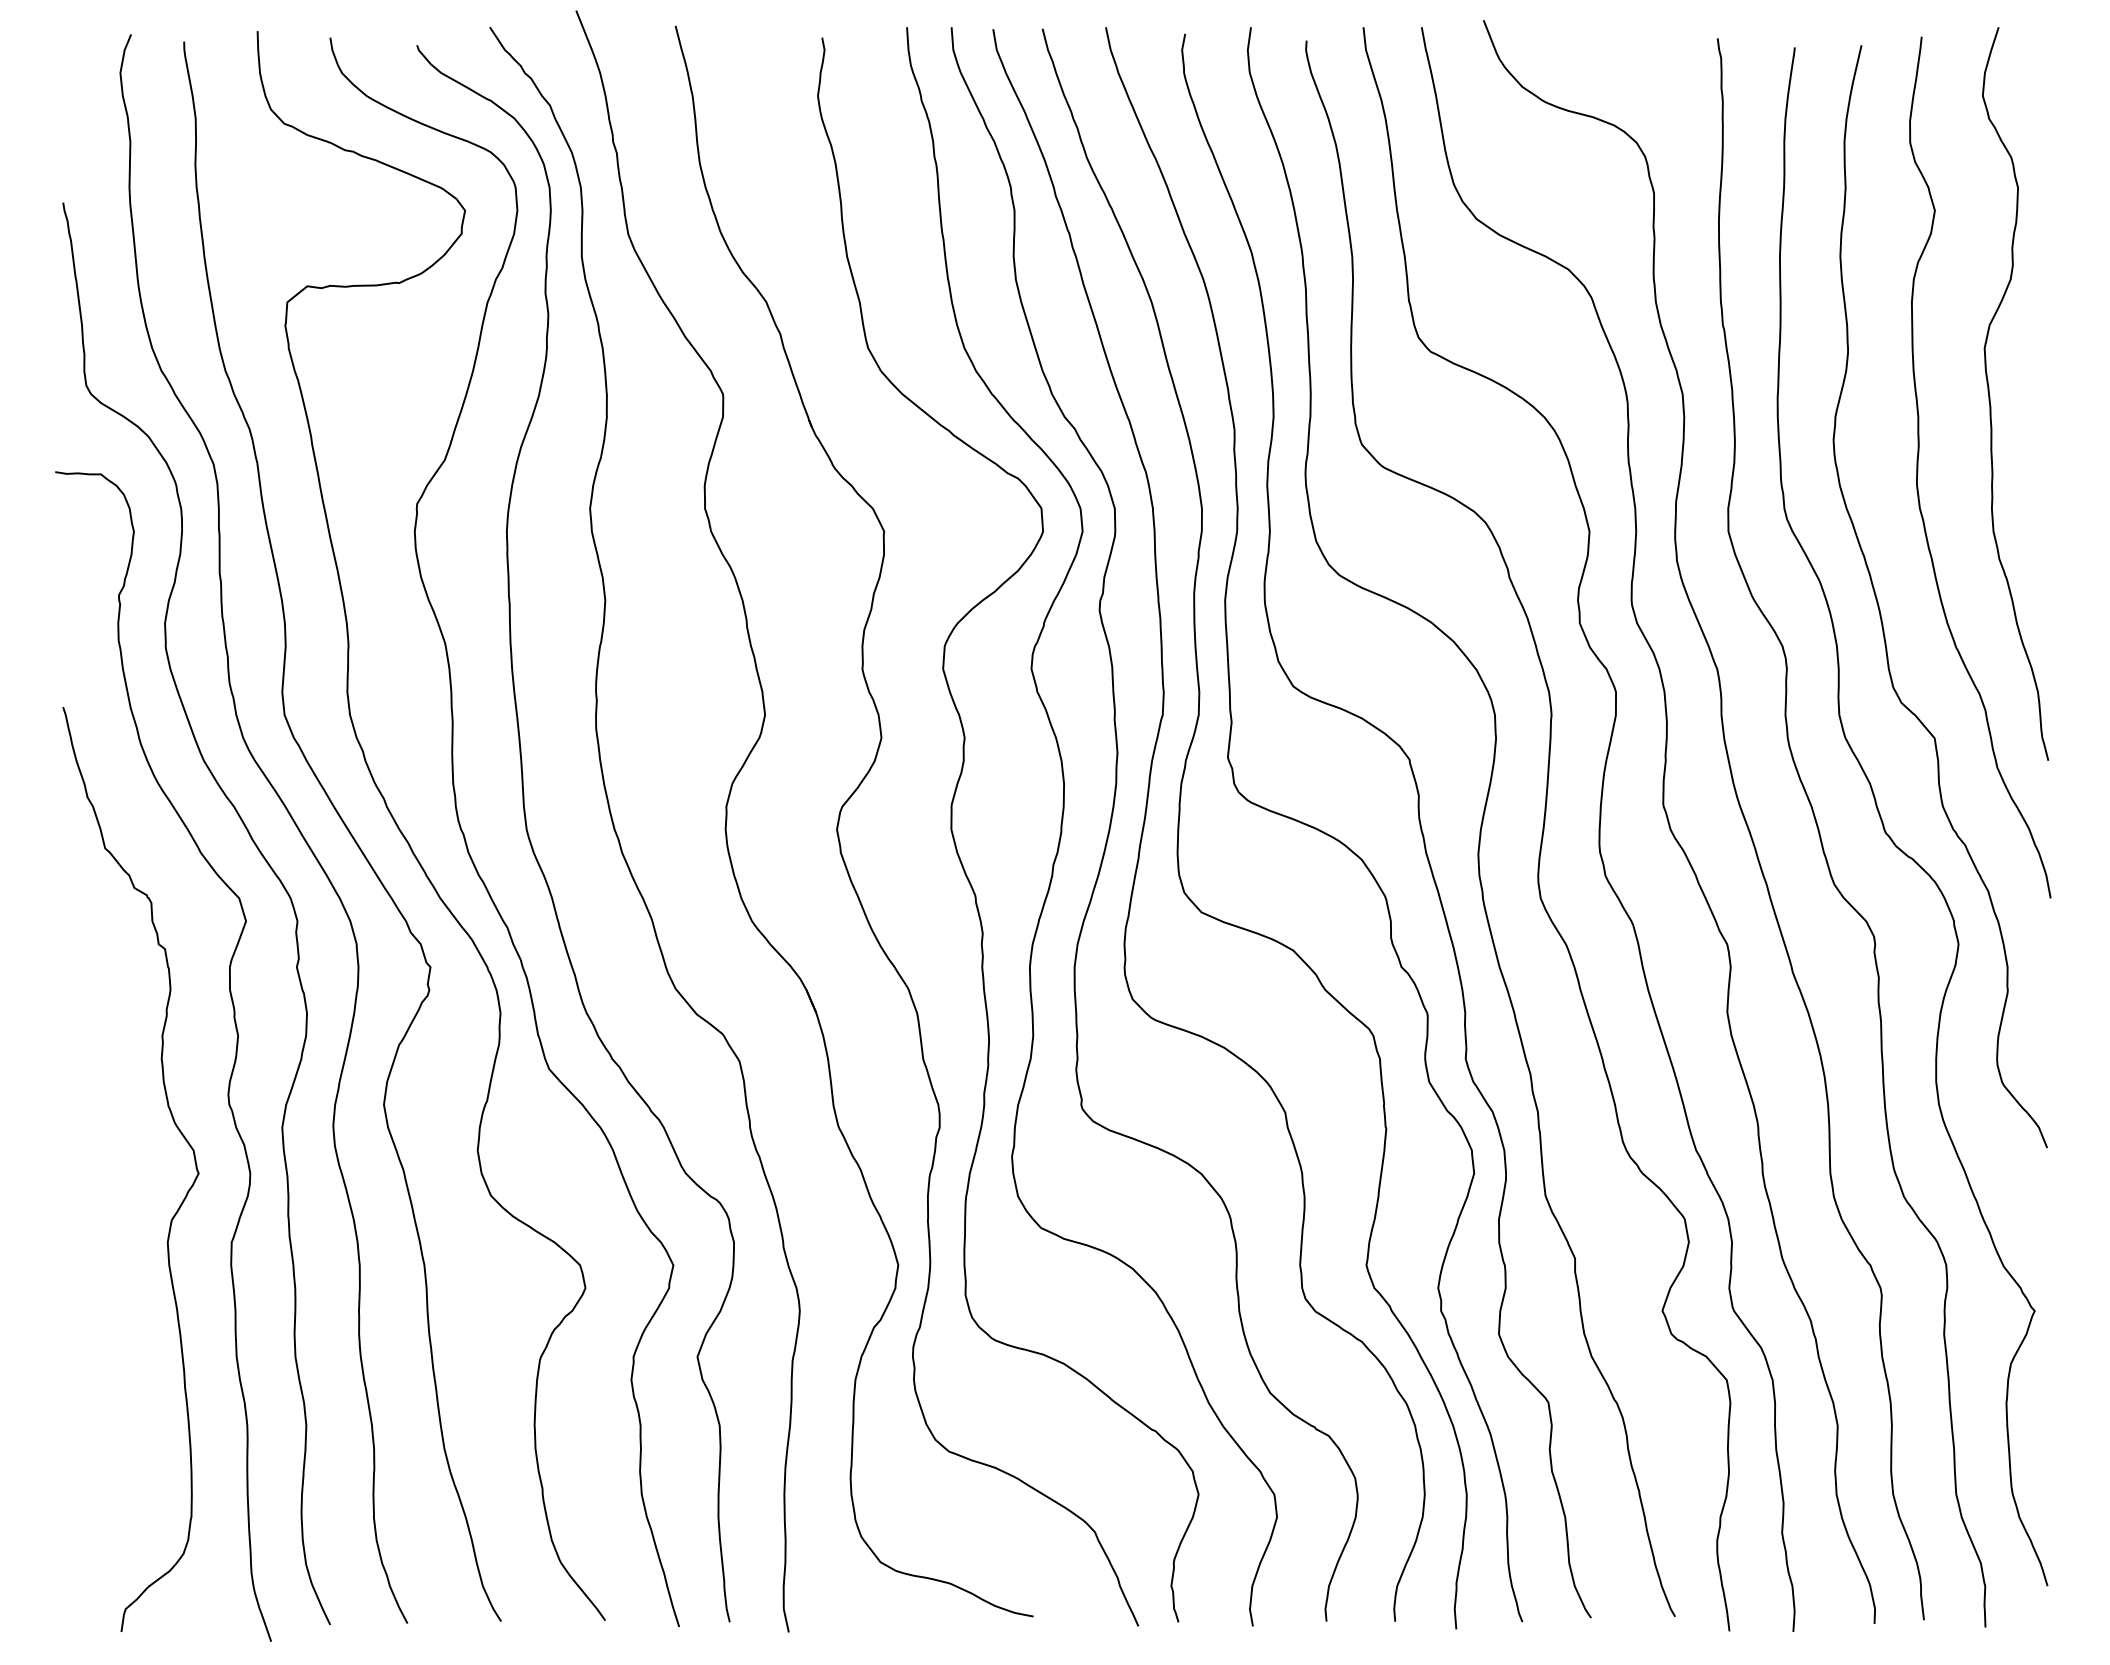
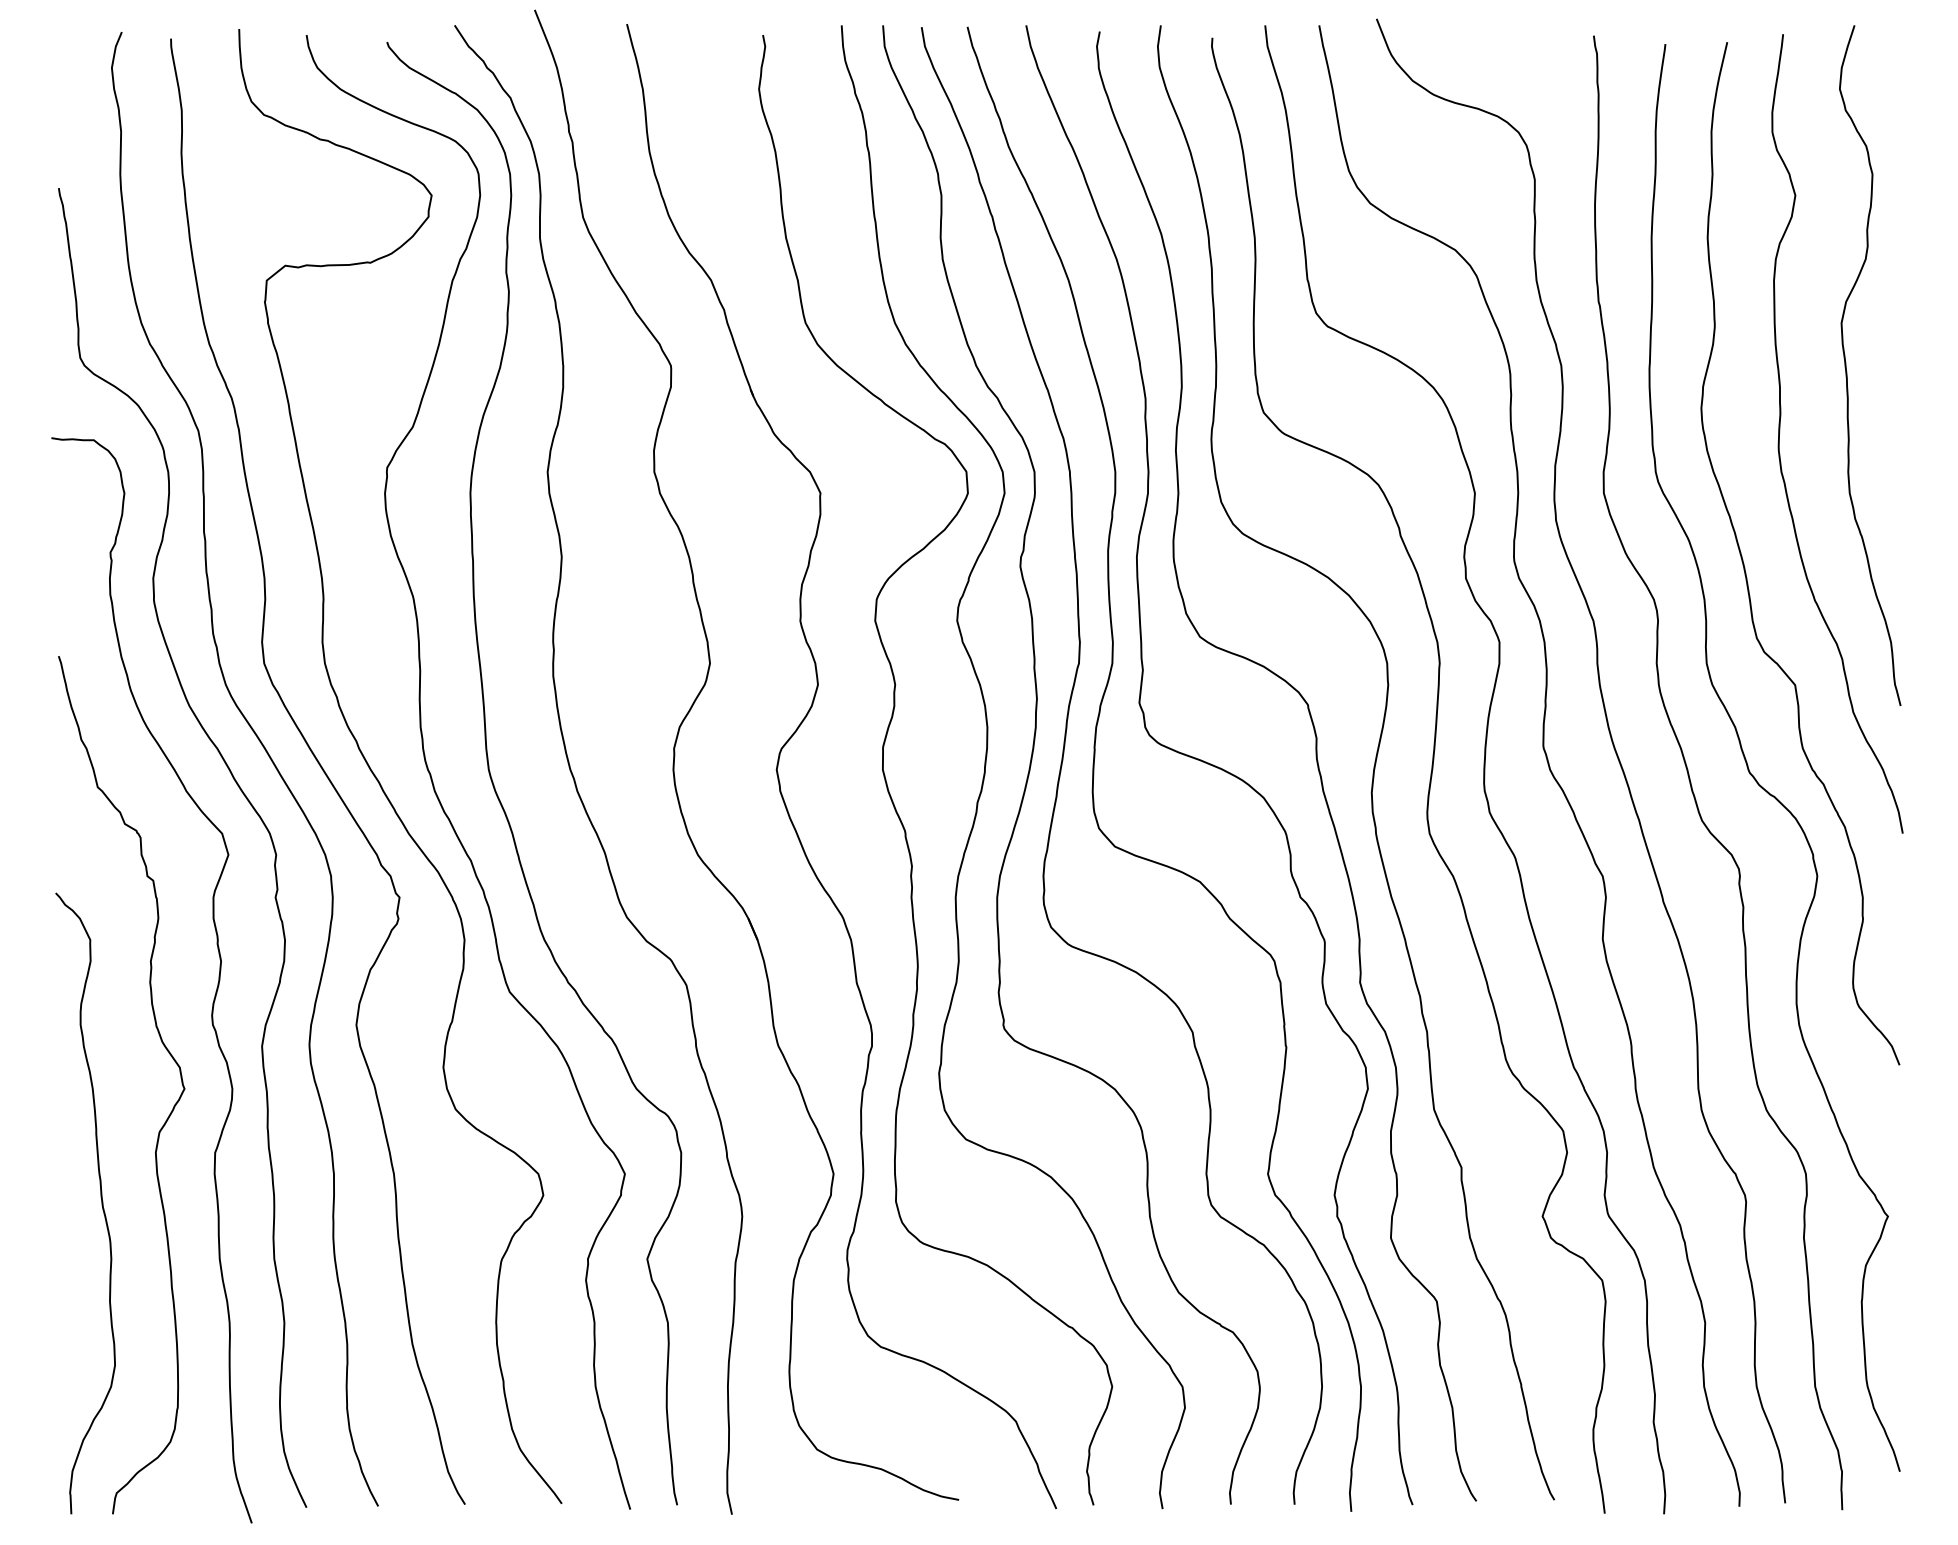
curve: (108, 1292) -> (100, 1199), added

